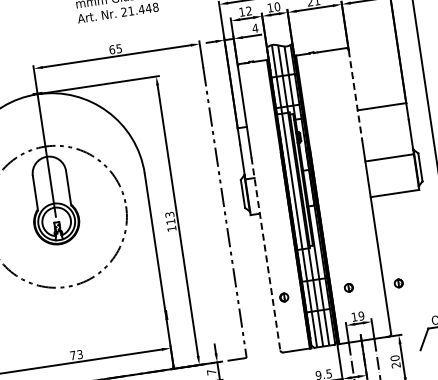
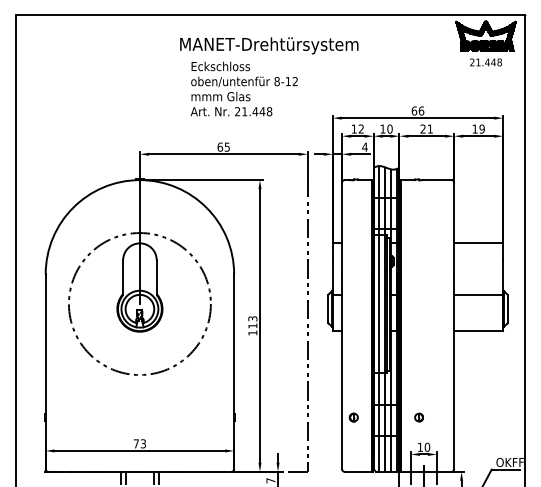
line: (355, 95) -> (454, 228), dashed -> solid
line: (266, 254) -> (342, 372), dashed -> solid
part: (398, 283) -> (468, 420), removed
text: (360, 316) -> (426, 447), 19 -> 10

